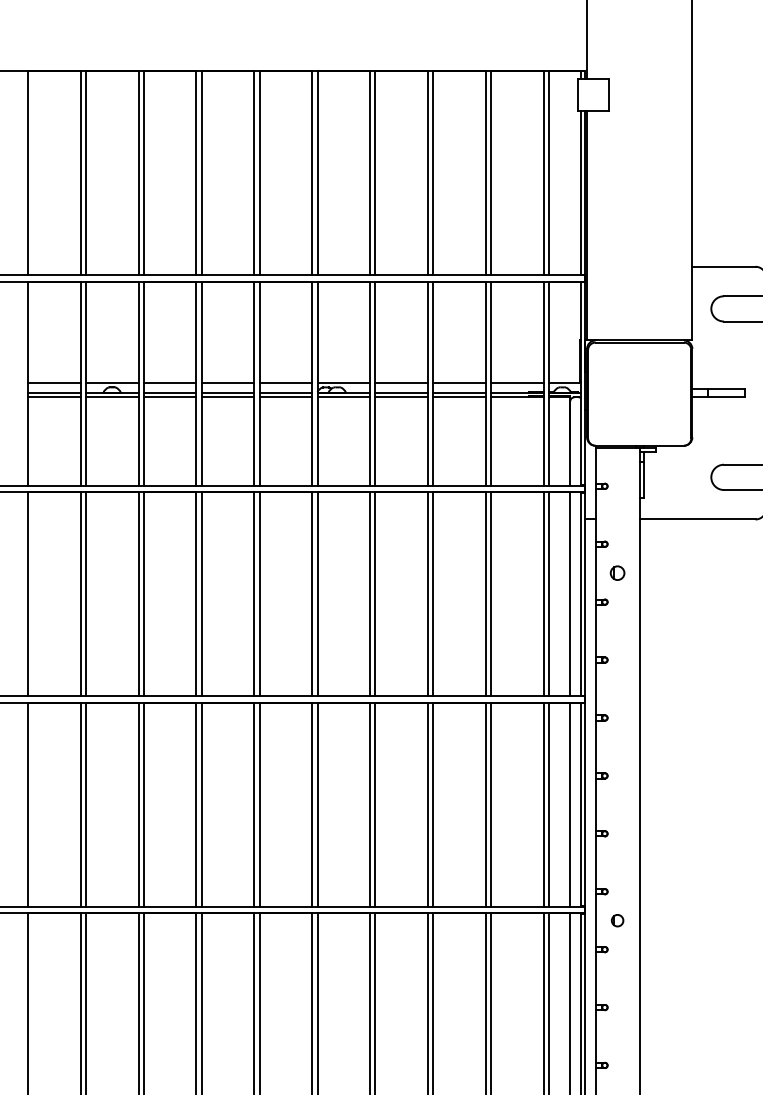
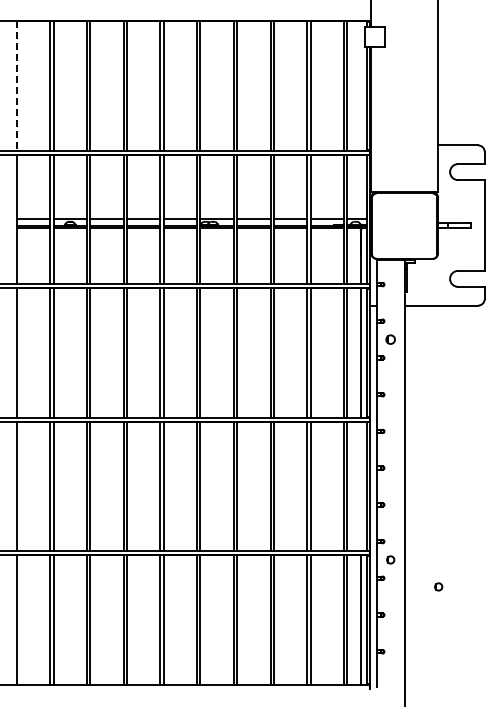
line: (27, 172) -> (16, 85), solid -> dashed
line: (569, 804) -> (360, 486), removed
part: (693, 962) -> (438, 586), added

